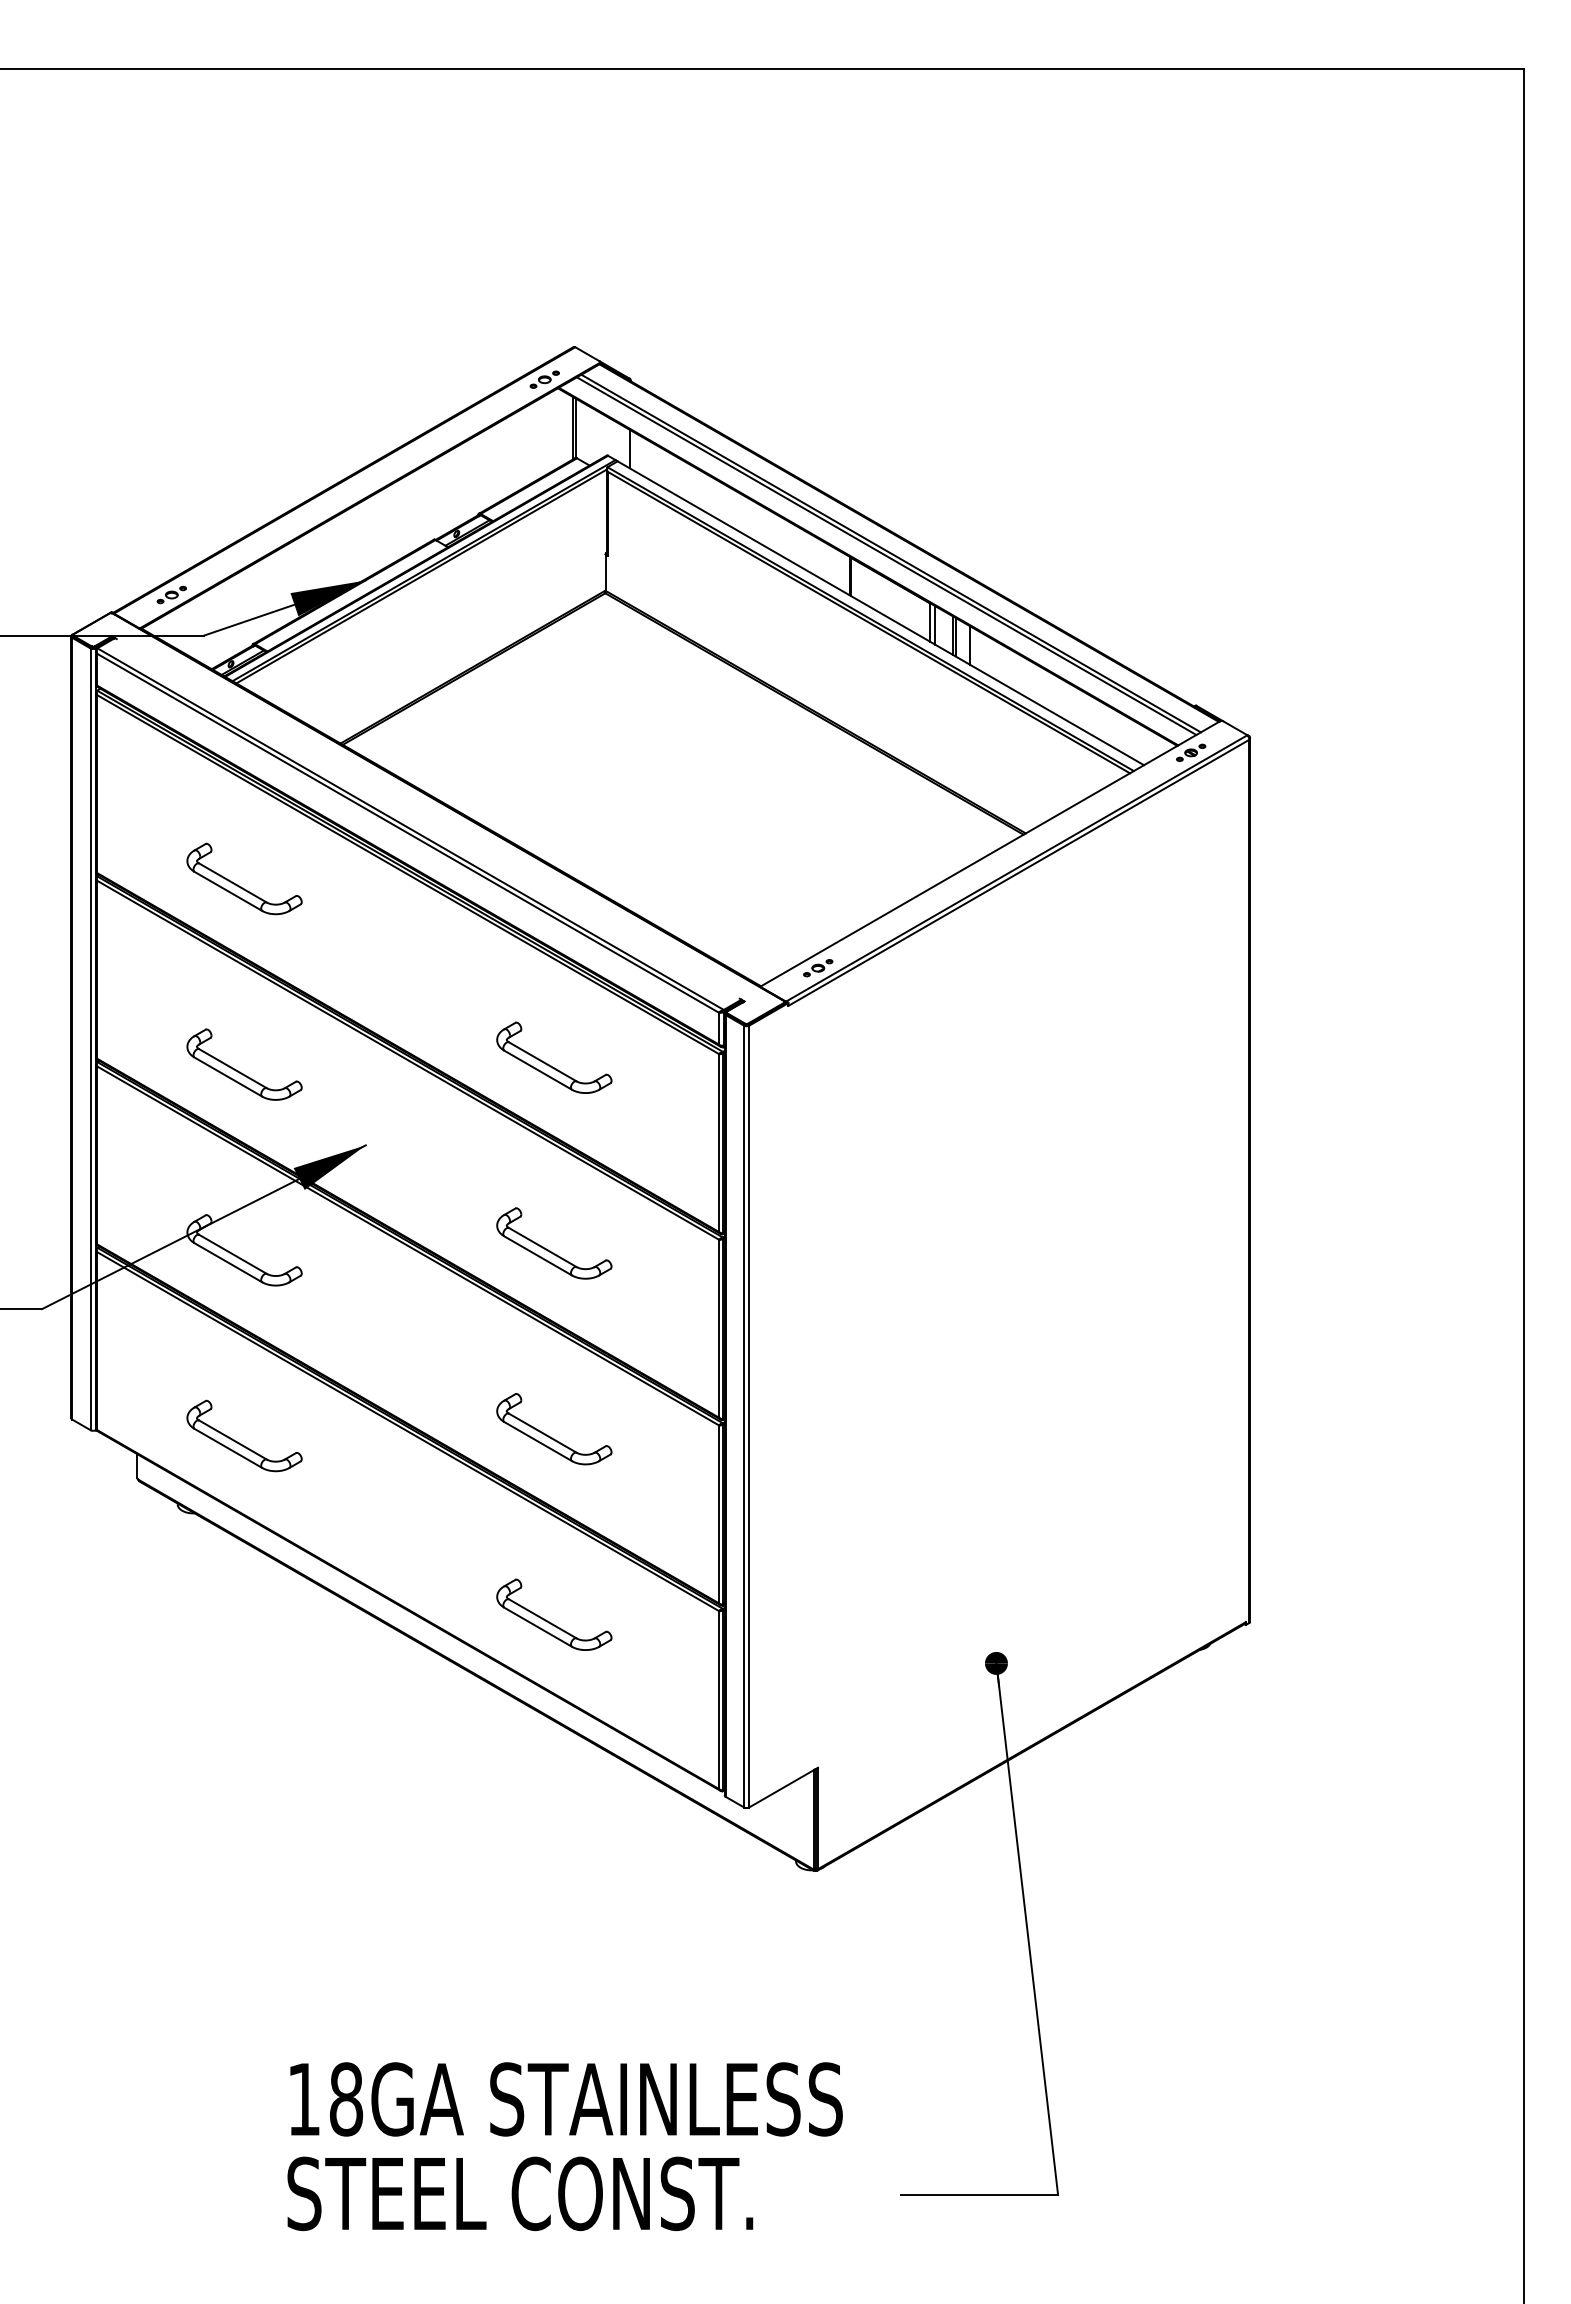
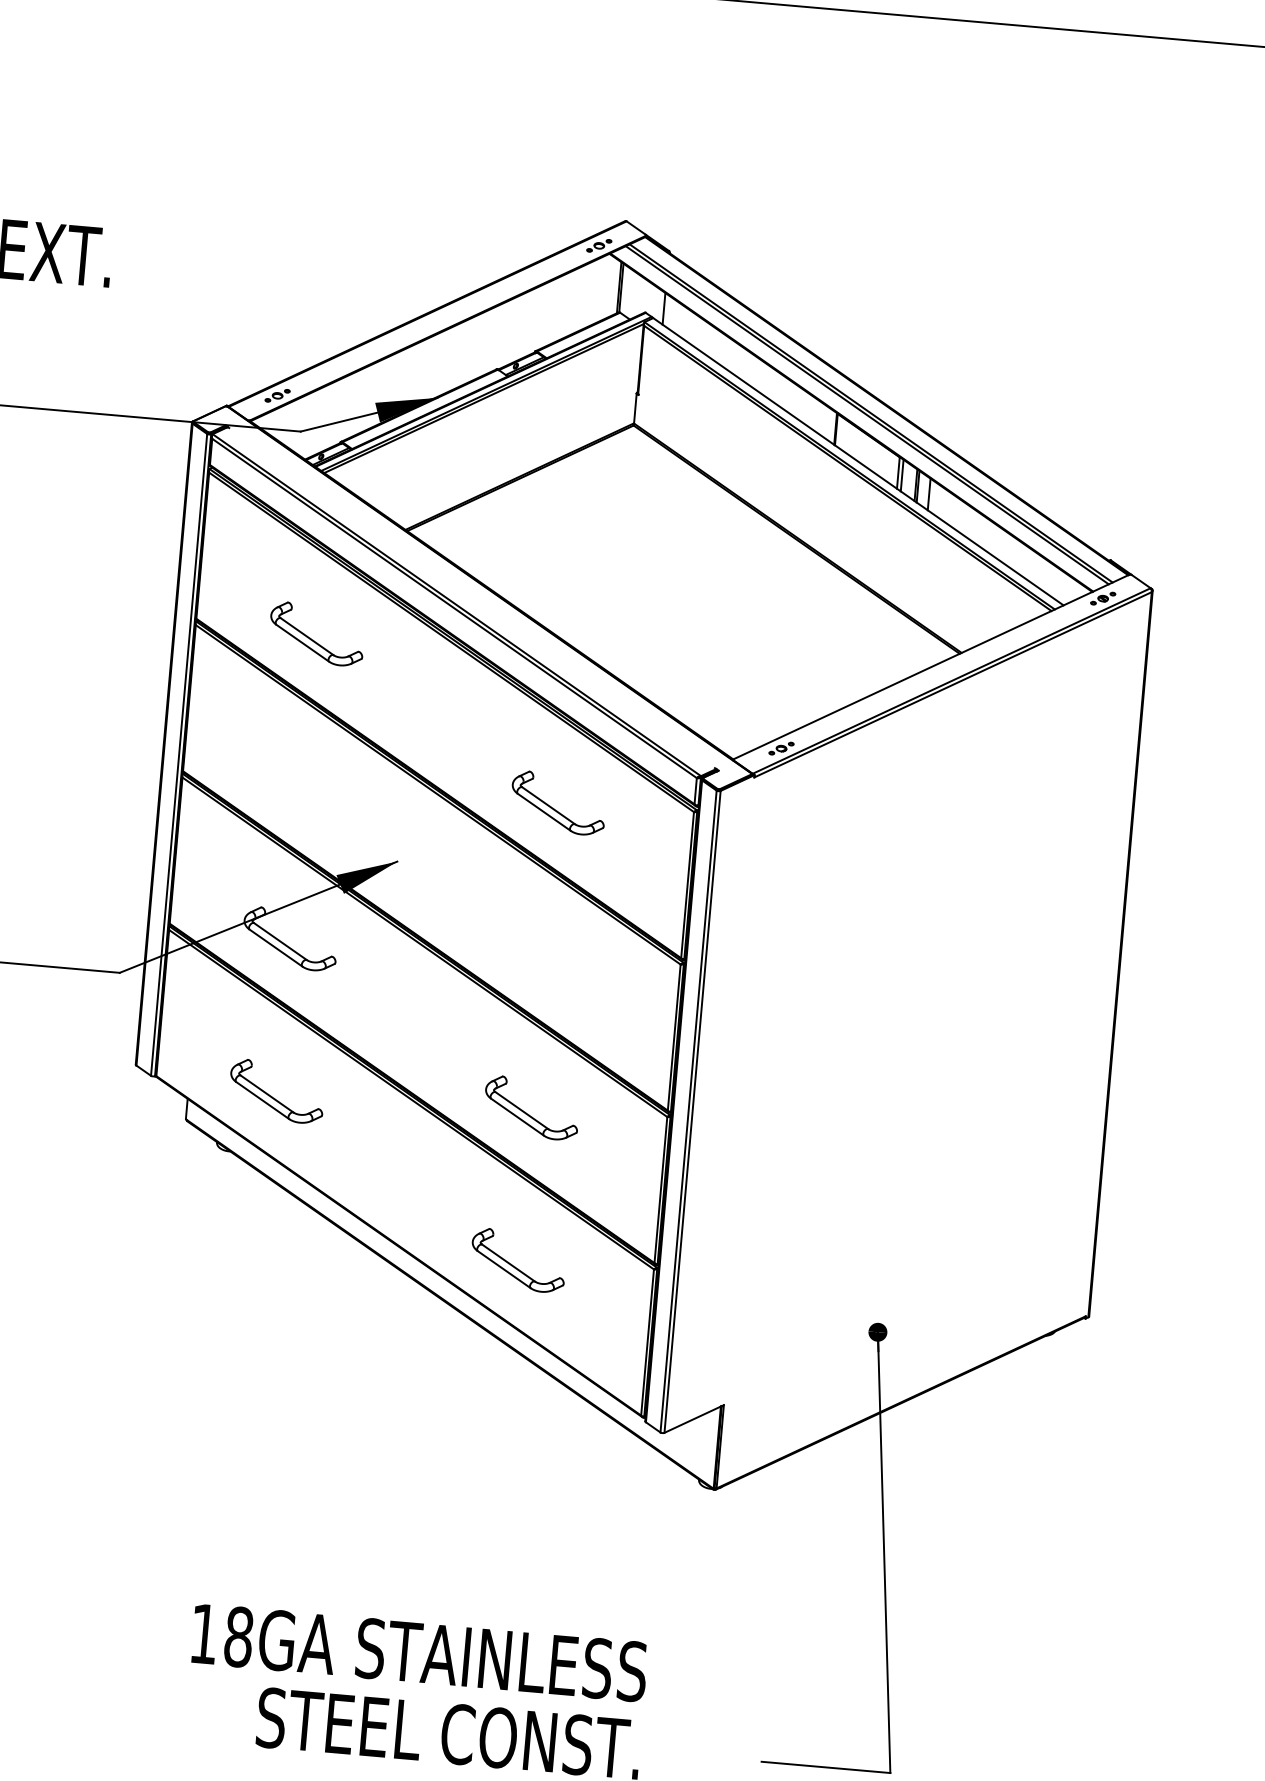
part: (240, 1071) -> (299, 791), removed
part: (550, 1250) -> (541, 961), removed
text: (566, 2099) -> (419, 1652), moved

